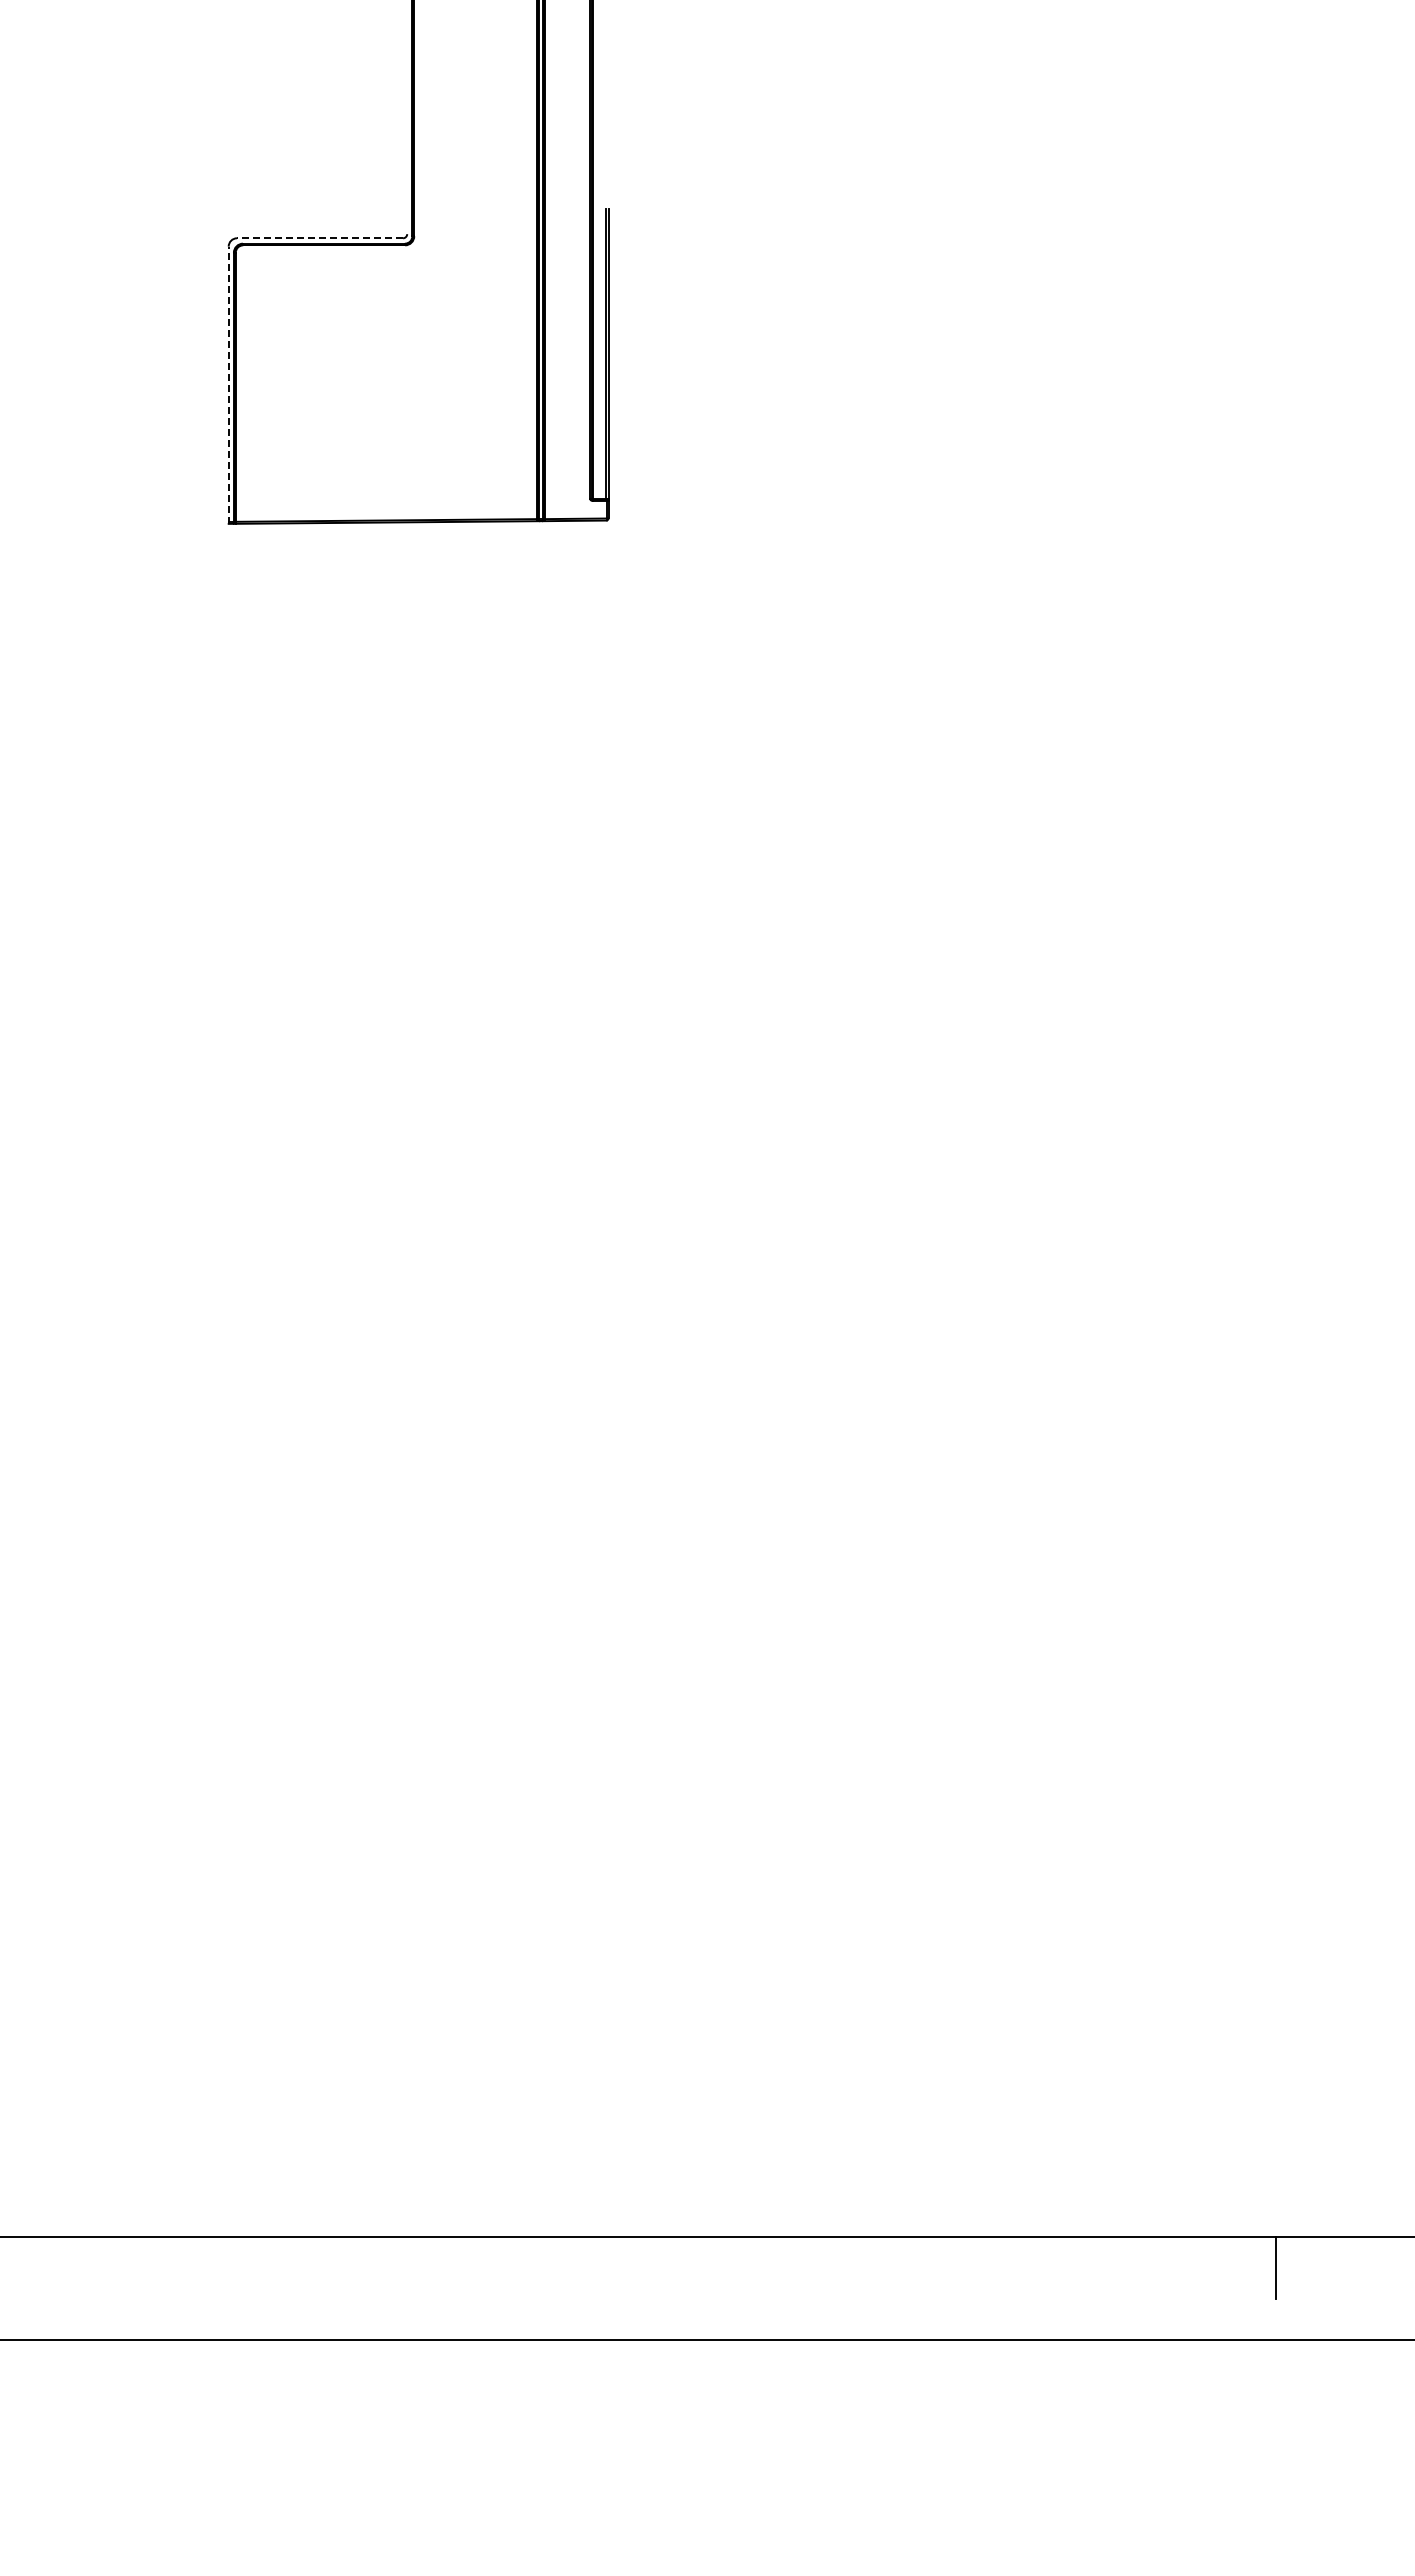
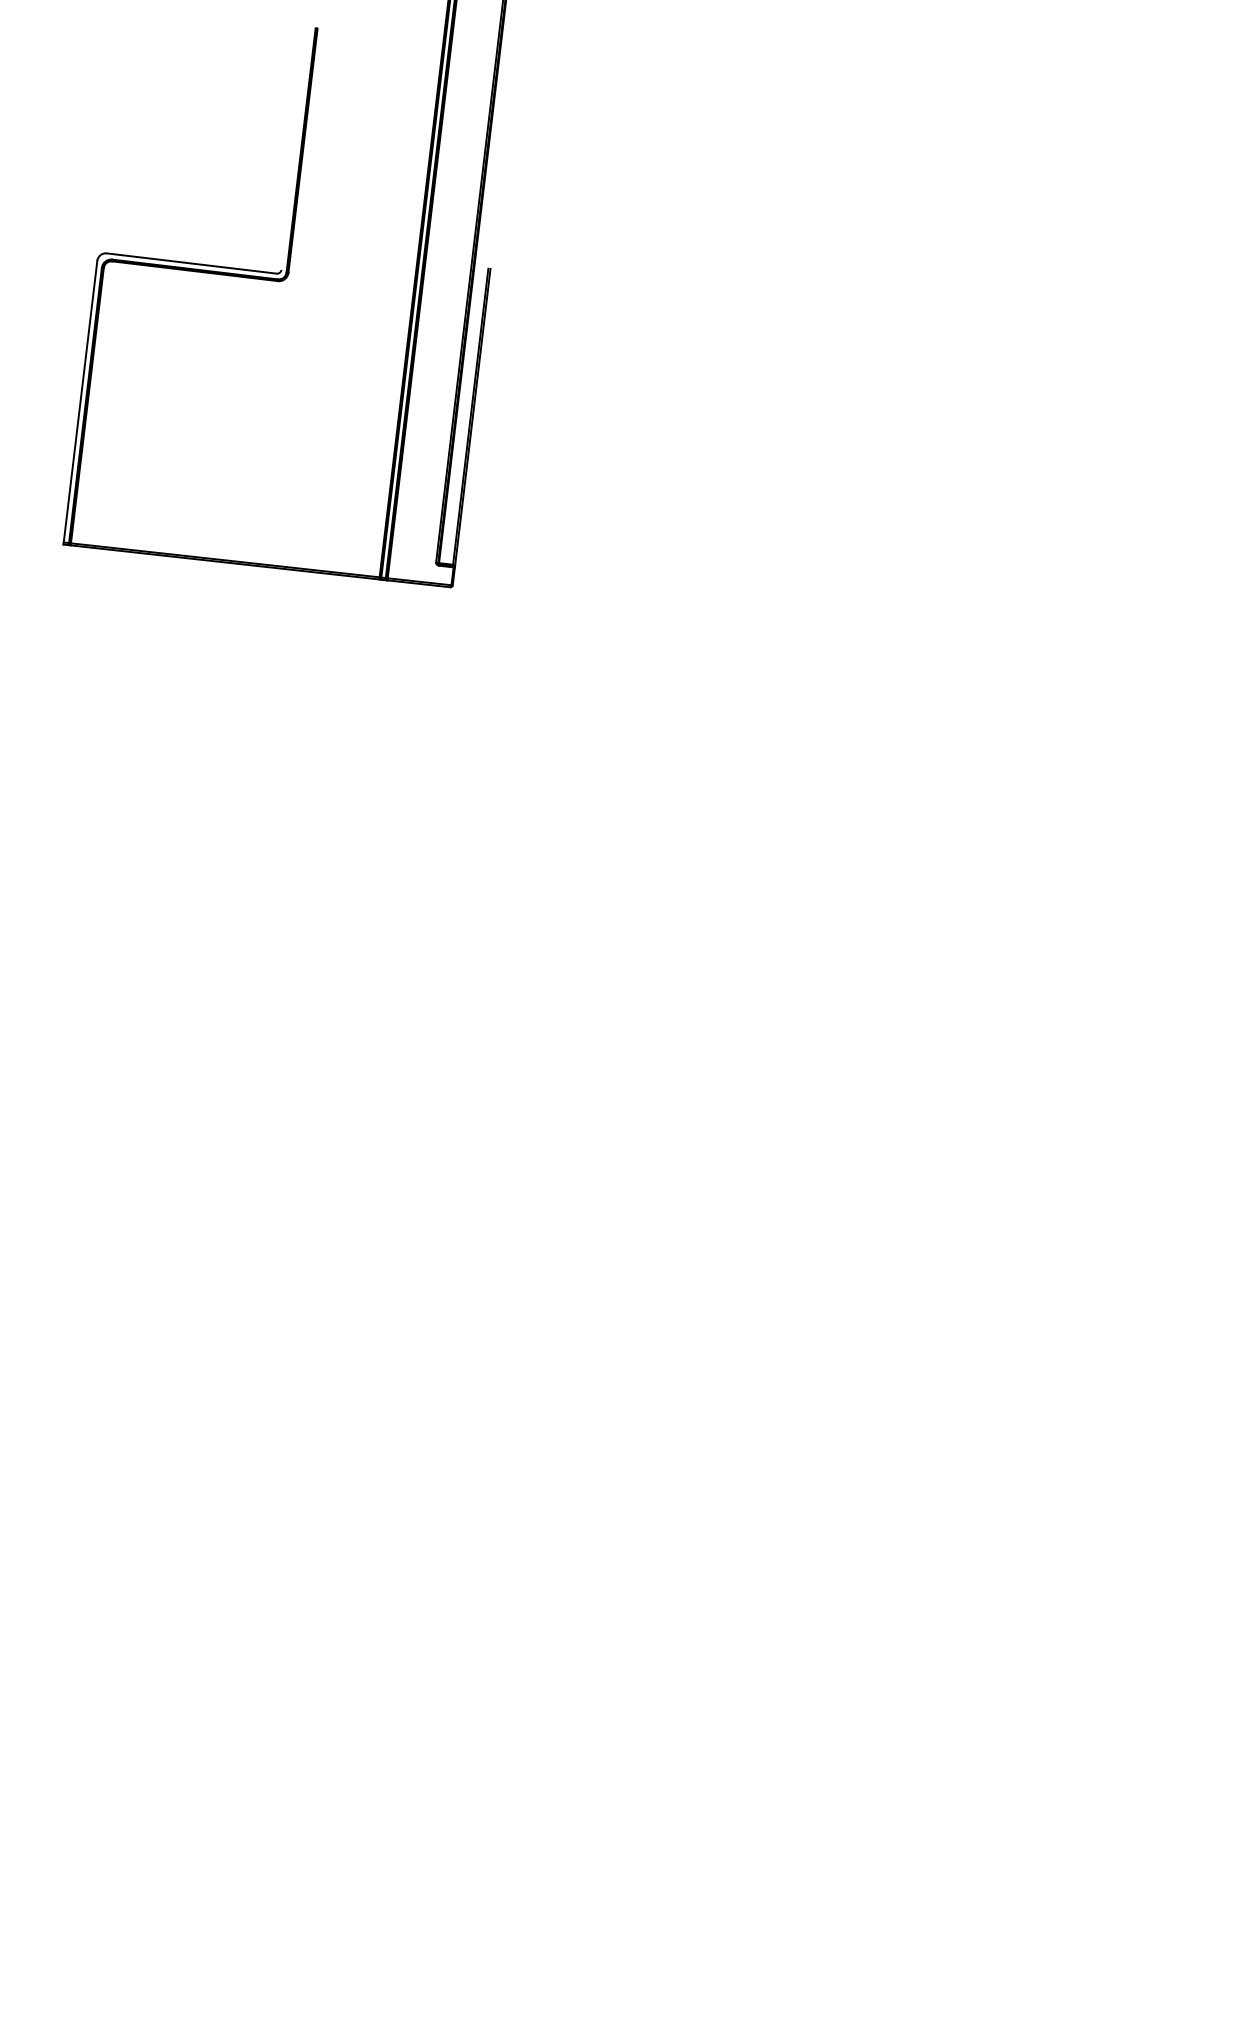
line: (319, 238) -> (191, 263), dashed -> solid
line: (228, 385) -> (80, 402), dashed -> solid

